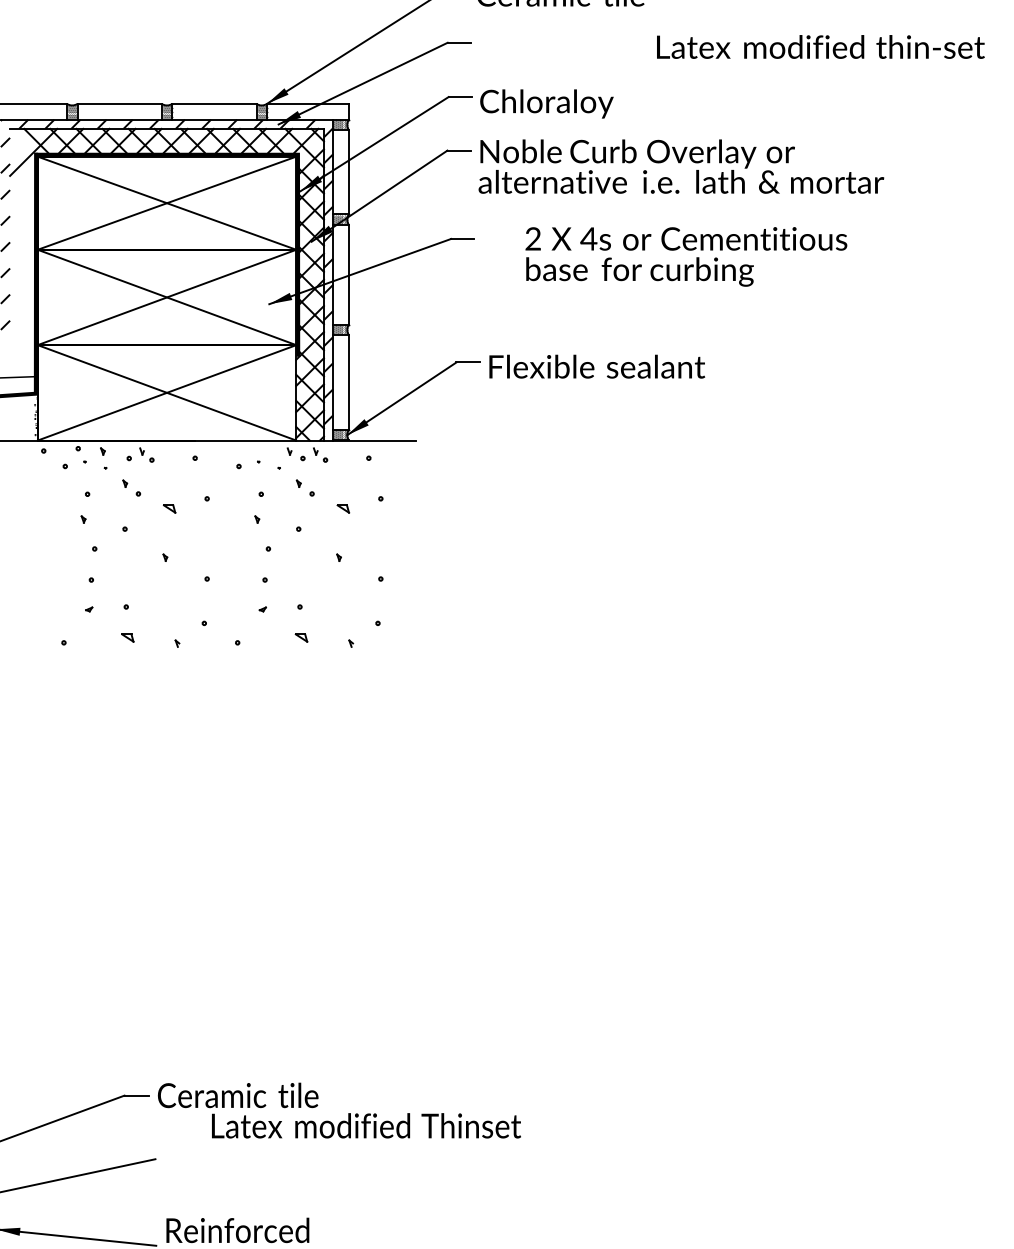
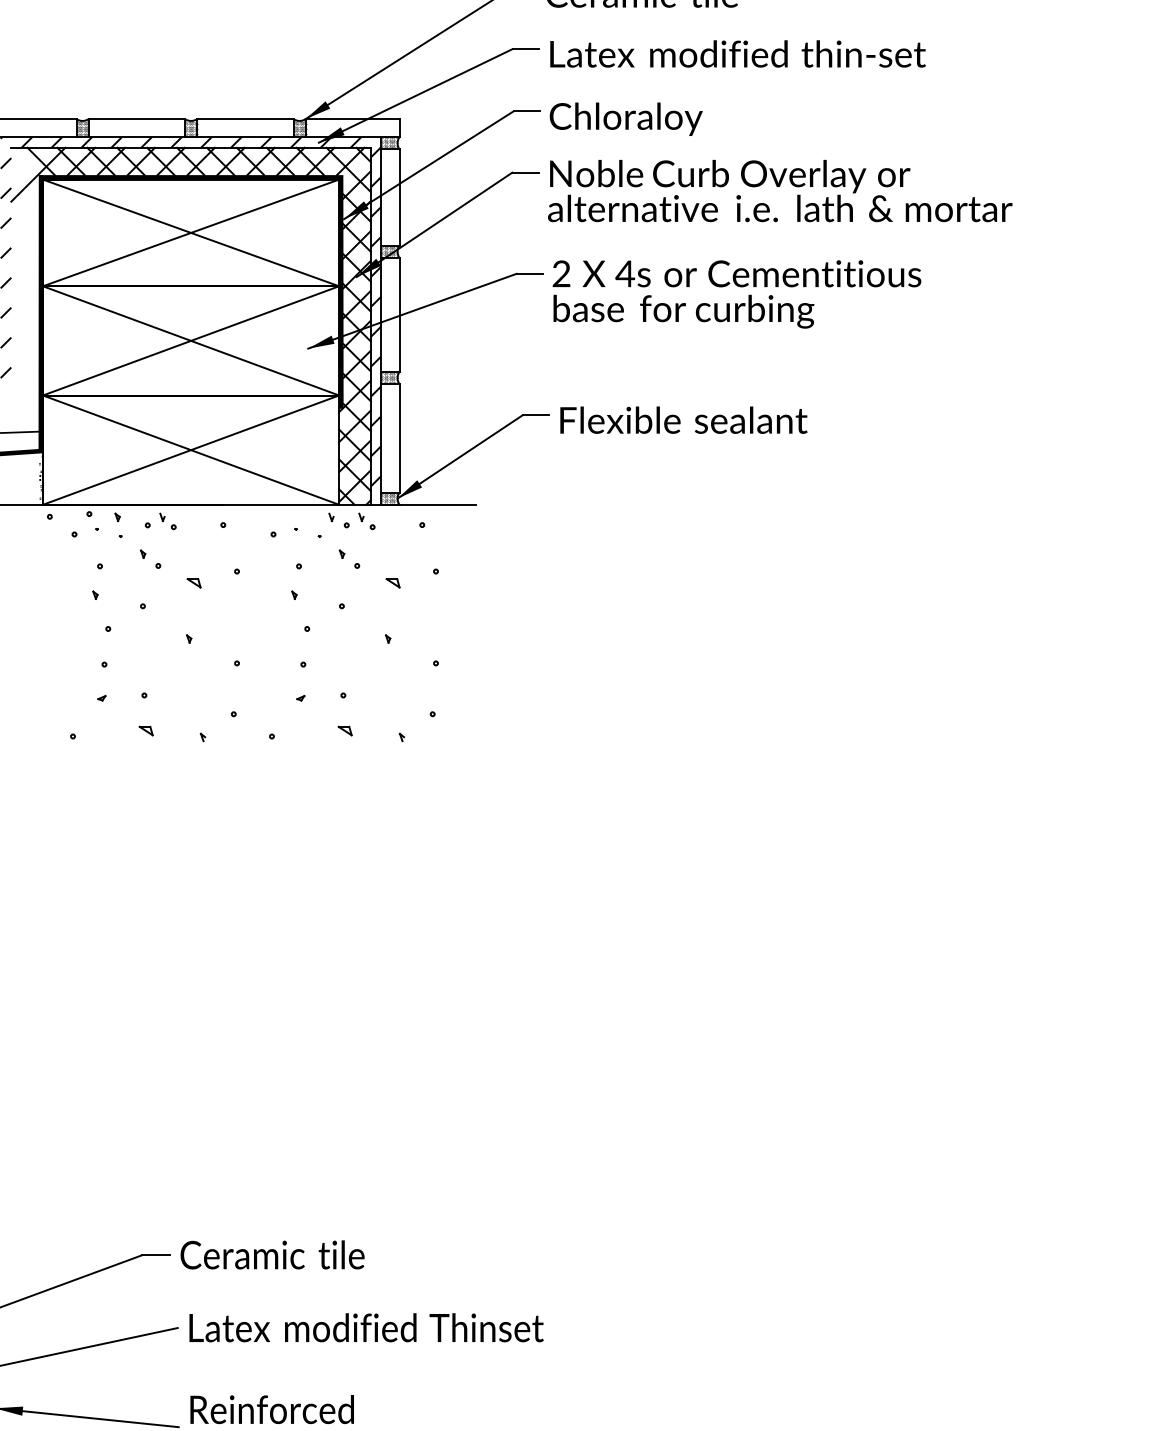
text: (820, 46) -> (737, 53), moved
text: (685, 256) -> (736, 294), moved
text: (366, 1125) -> (366, 1327), moved

